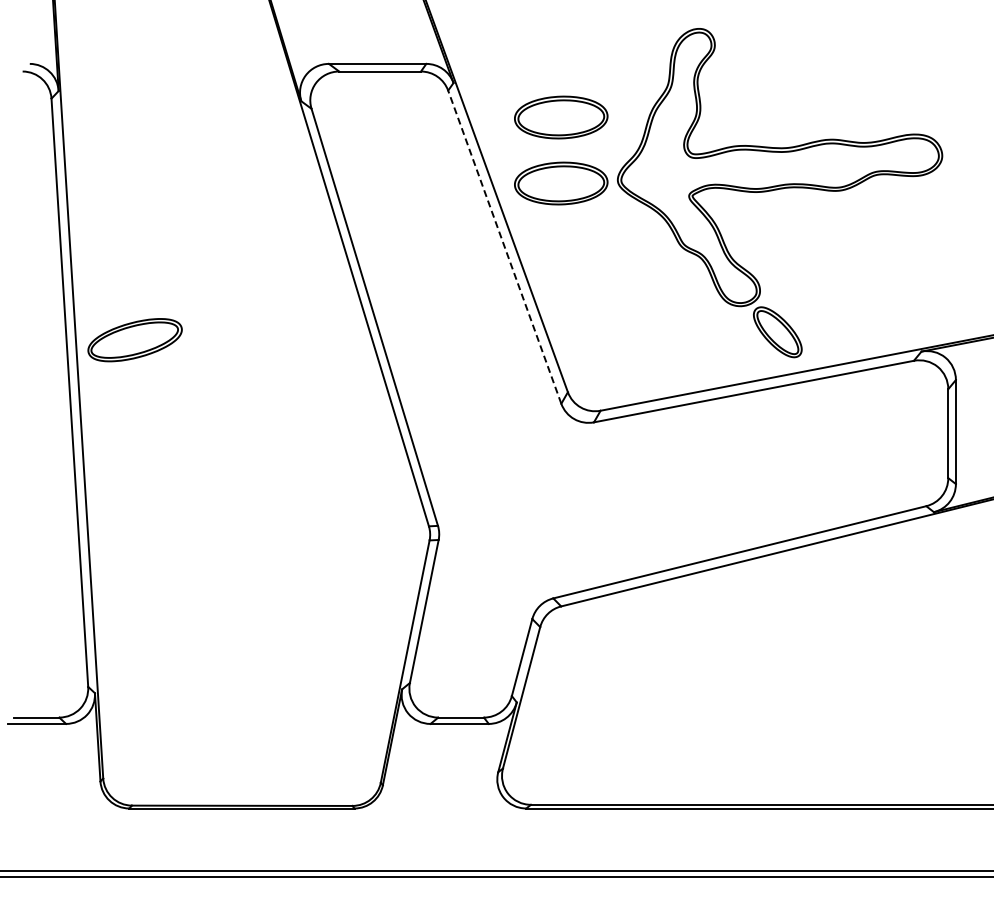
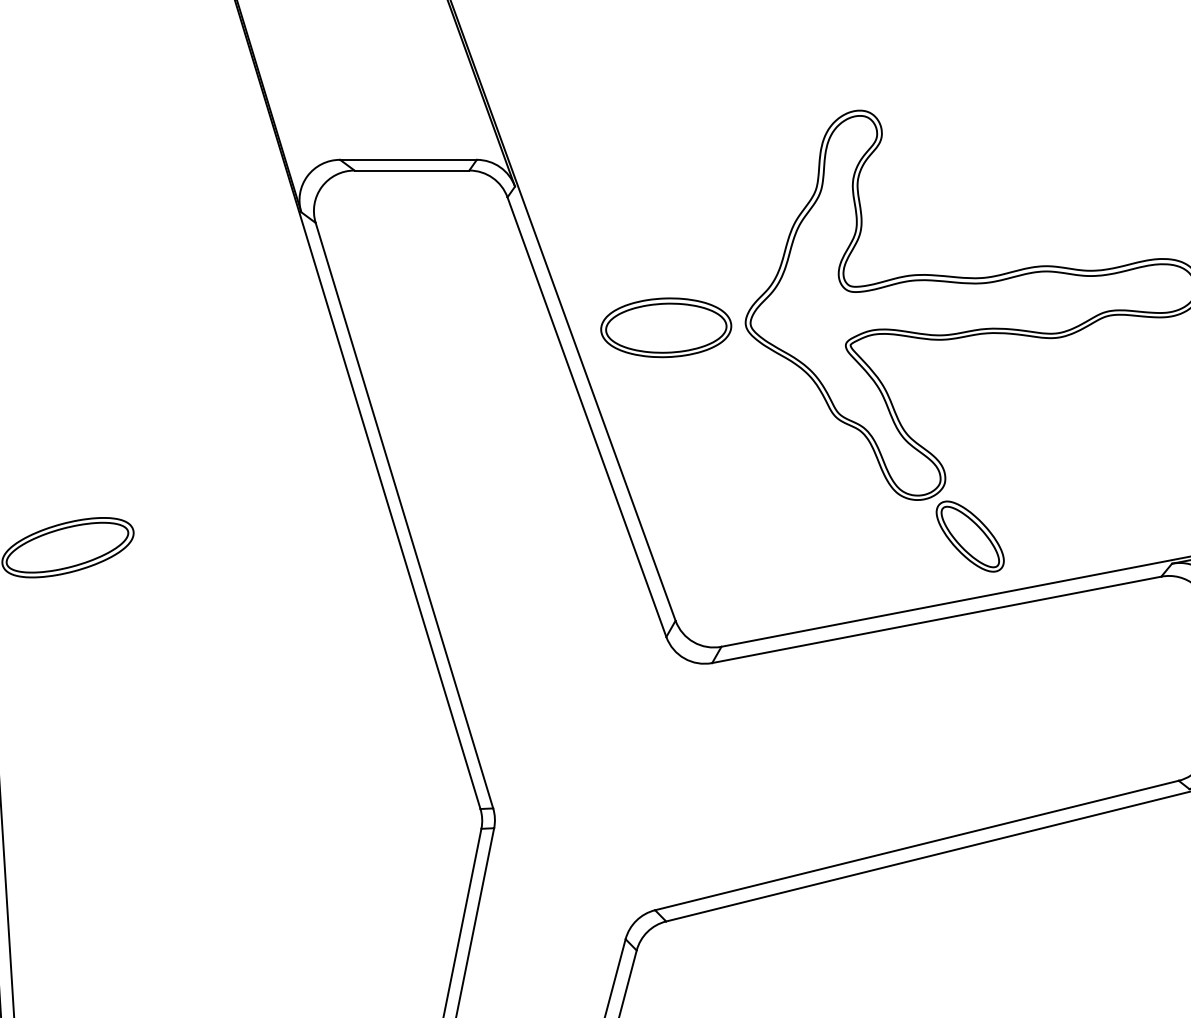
part: (561, 117) -> (666, 235), removed
line: (504, 246) -> (586, 416), dashed -> solid

